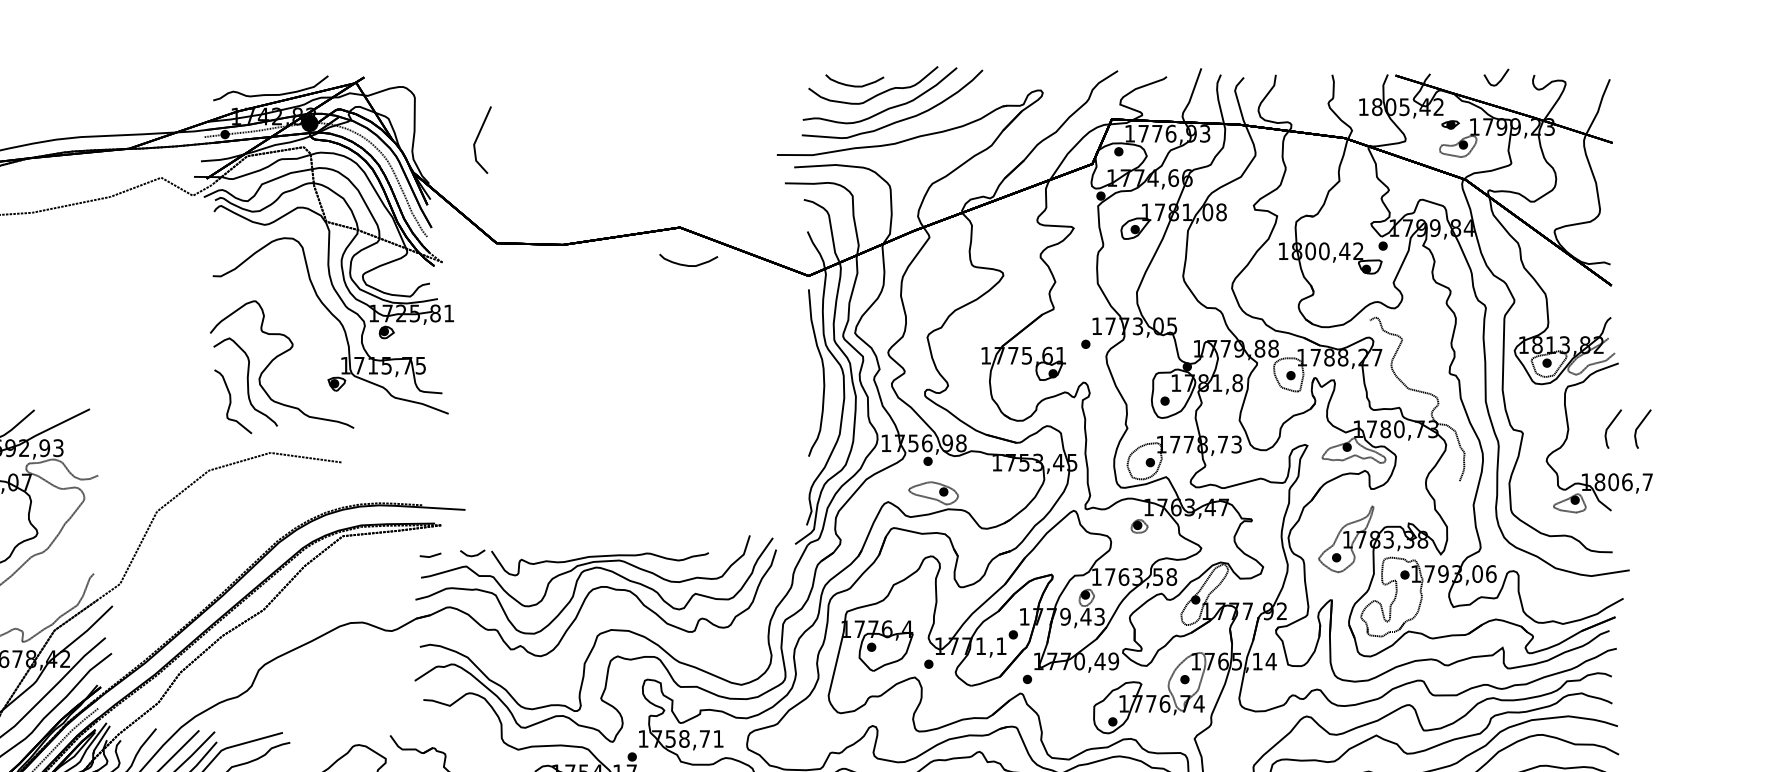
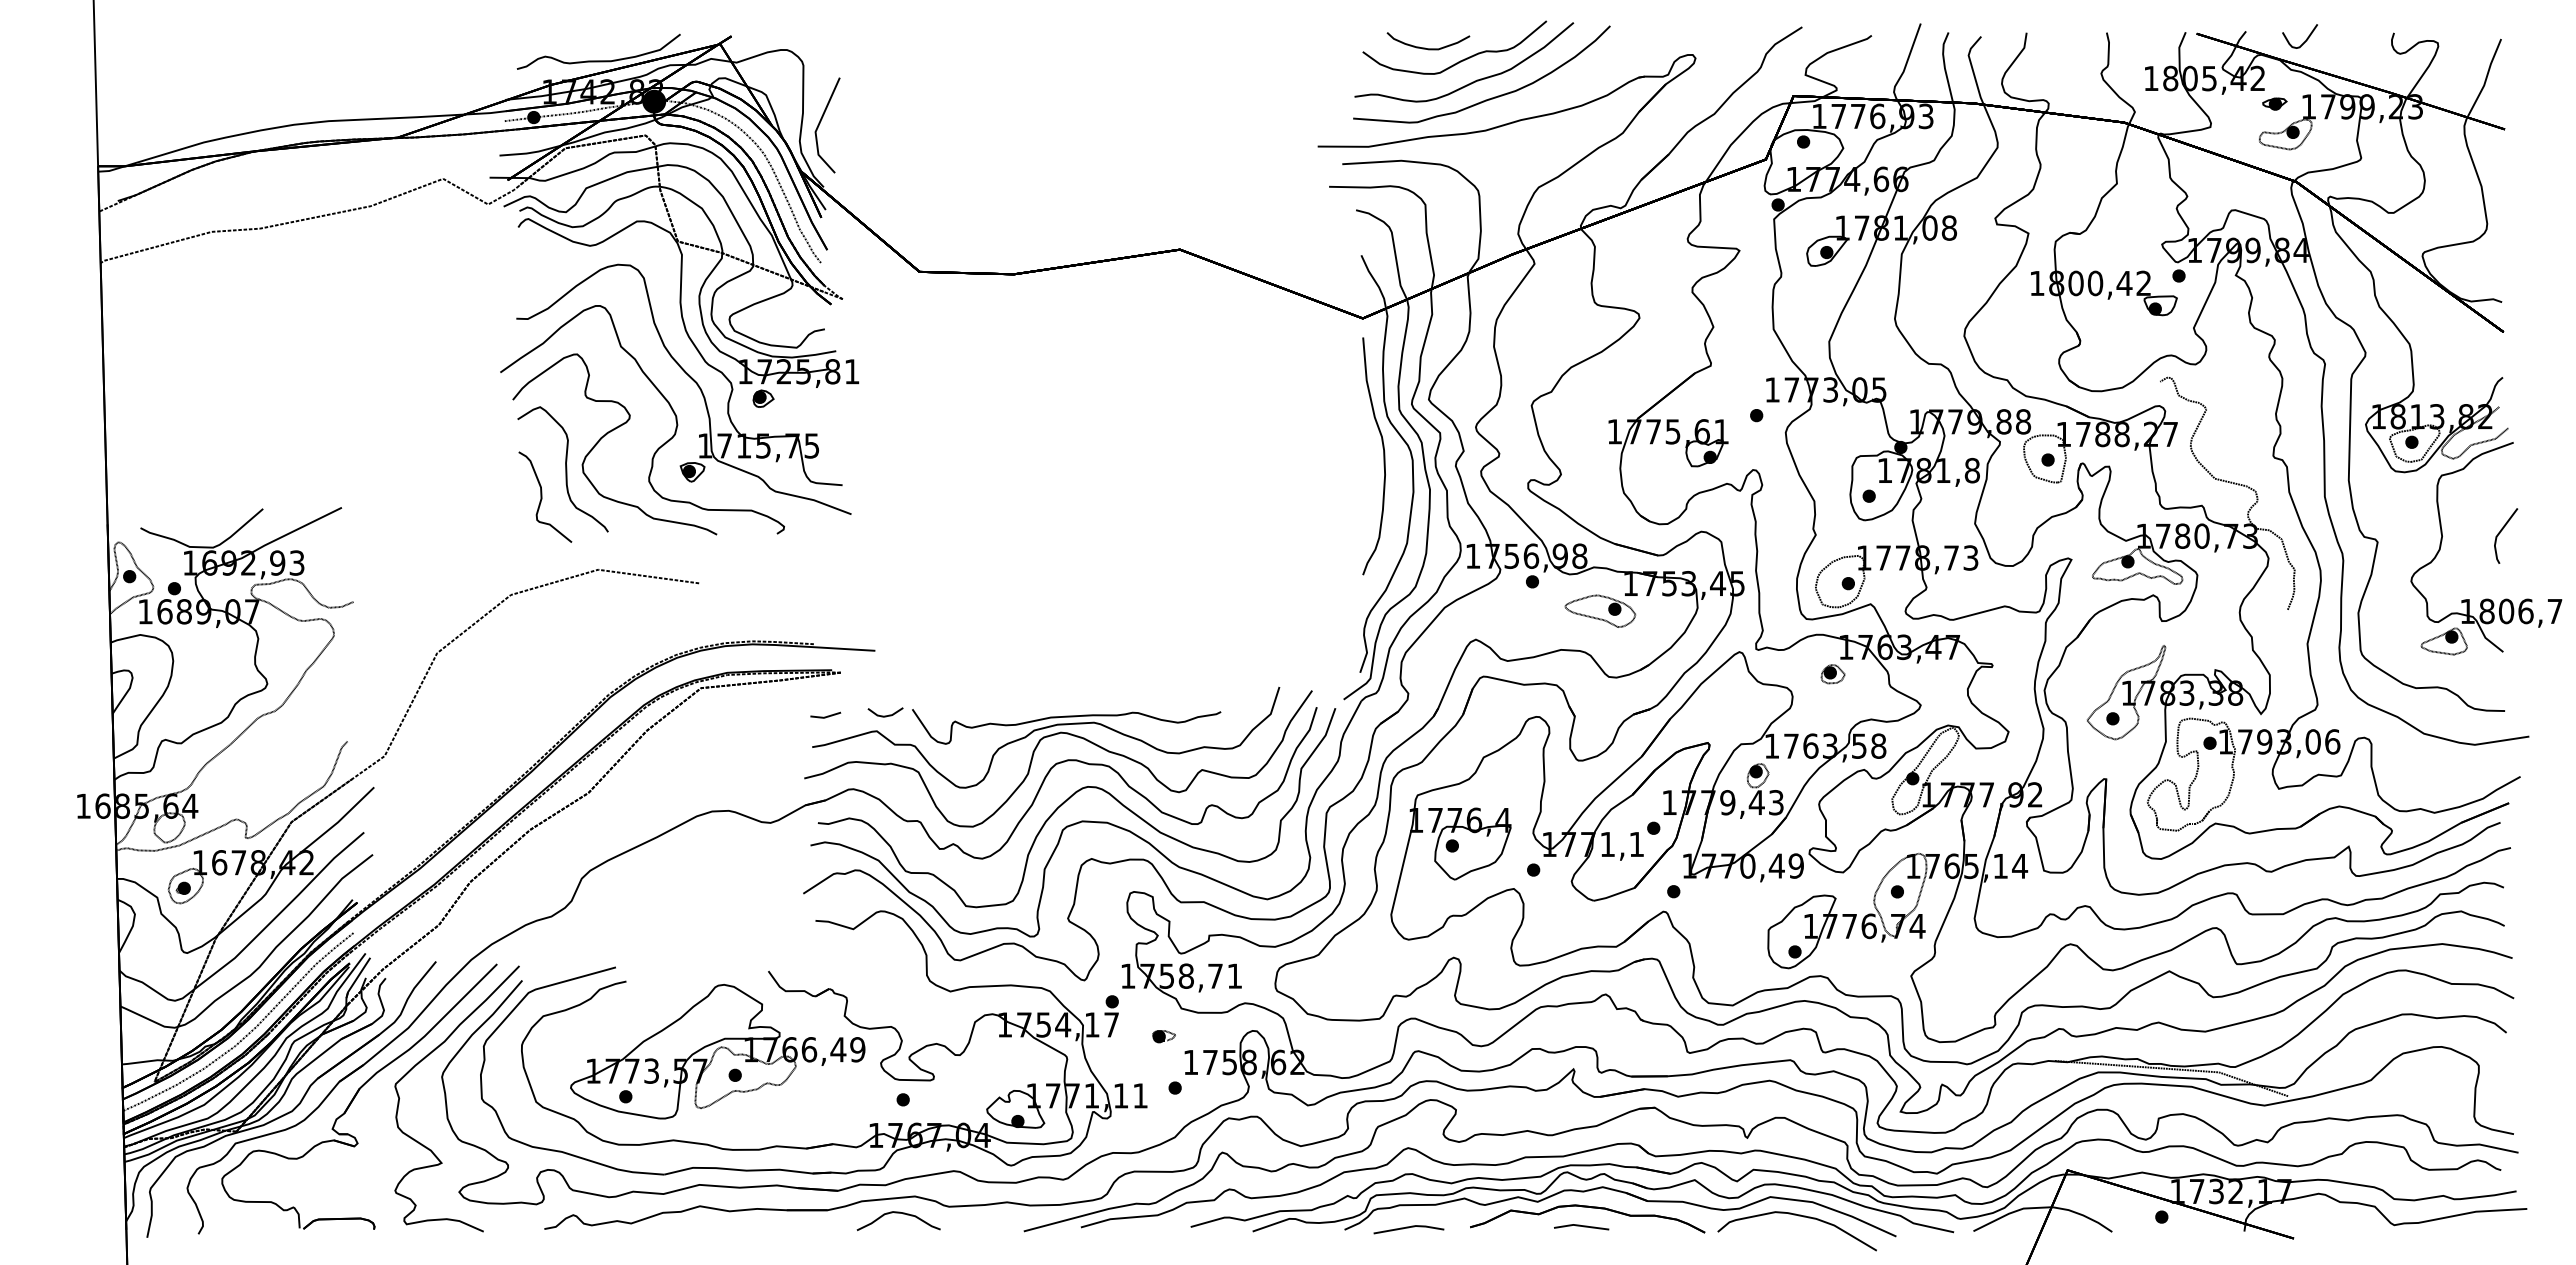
curve: (1499, 81) -> (2304, 41), moved
line: (478, 137) -> (821, 121), moved
part: (686, 264) -> (1189, 302), removed
part: (316, 332) -> (663, 398), added
line: (1639, 427) -> (2542, 533), removed
part: (933, 492) -> (1600, 610), moved
curve: (601, 615) -> (1068, 800), added

